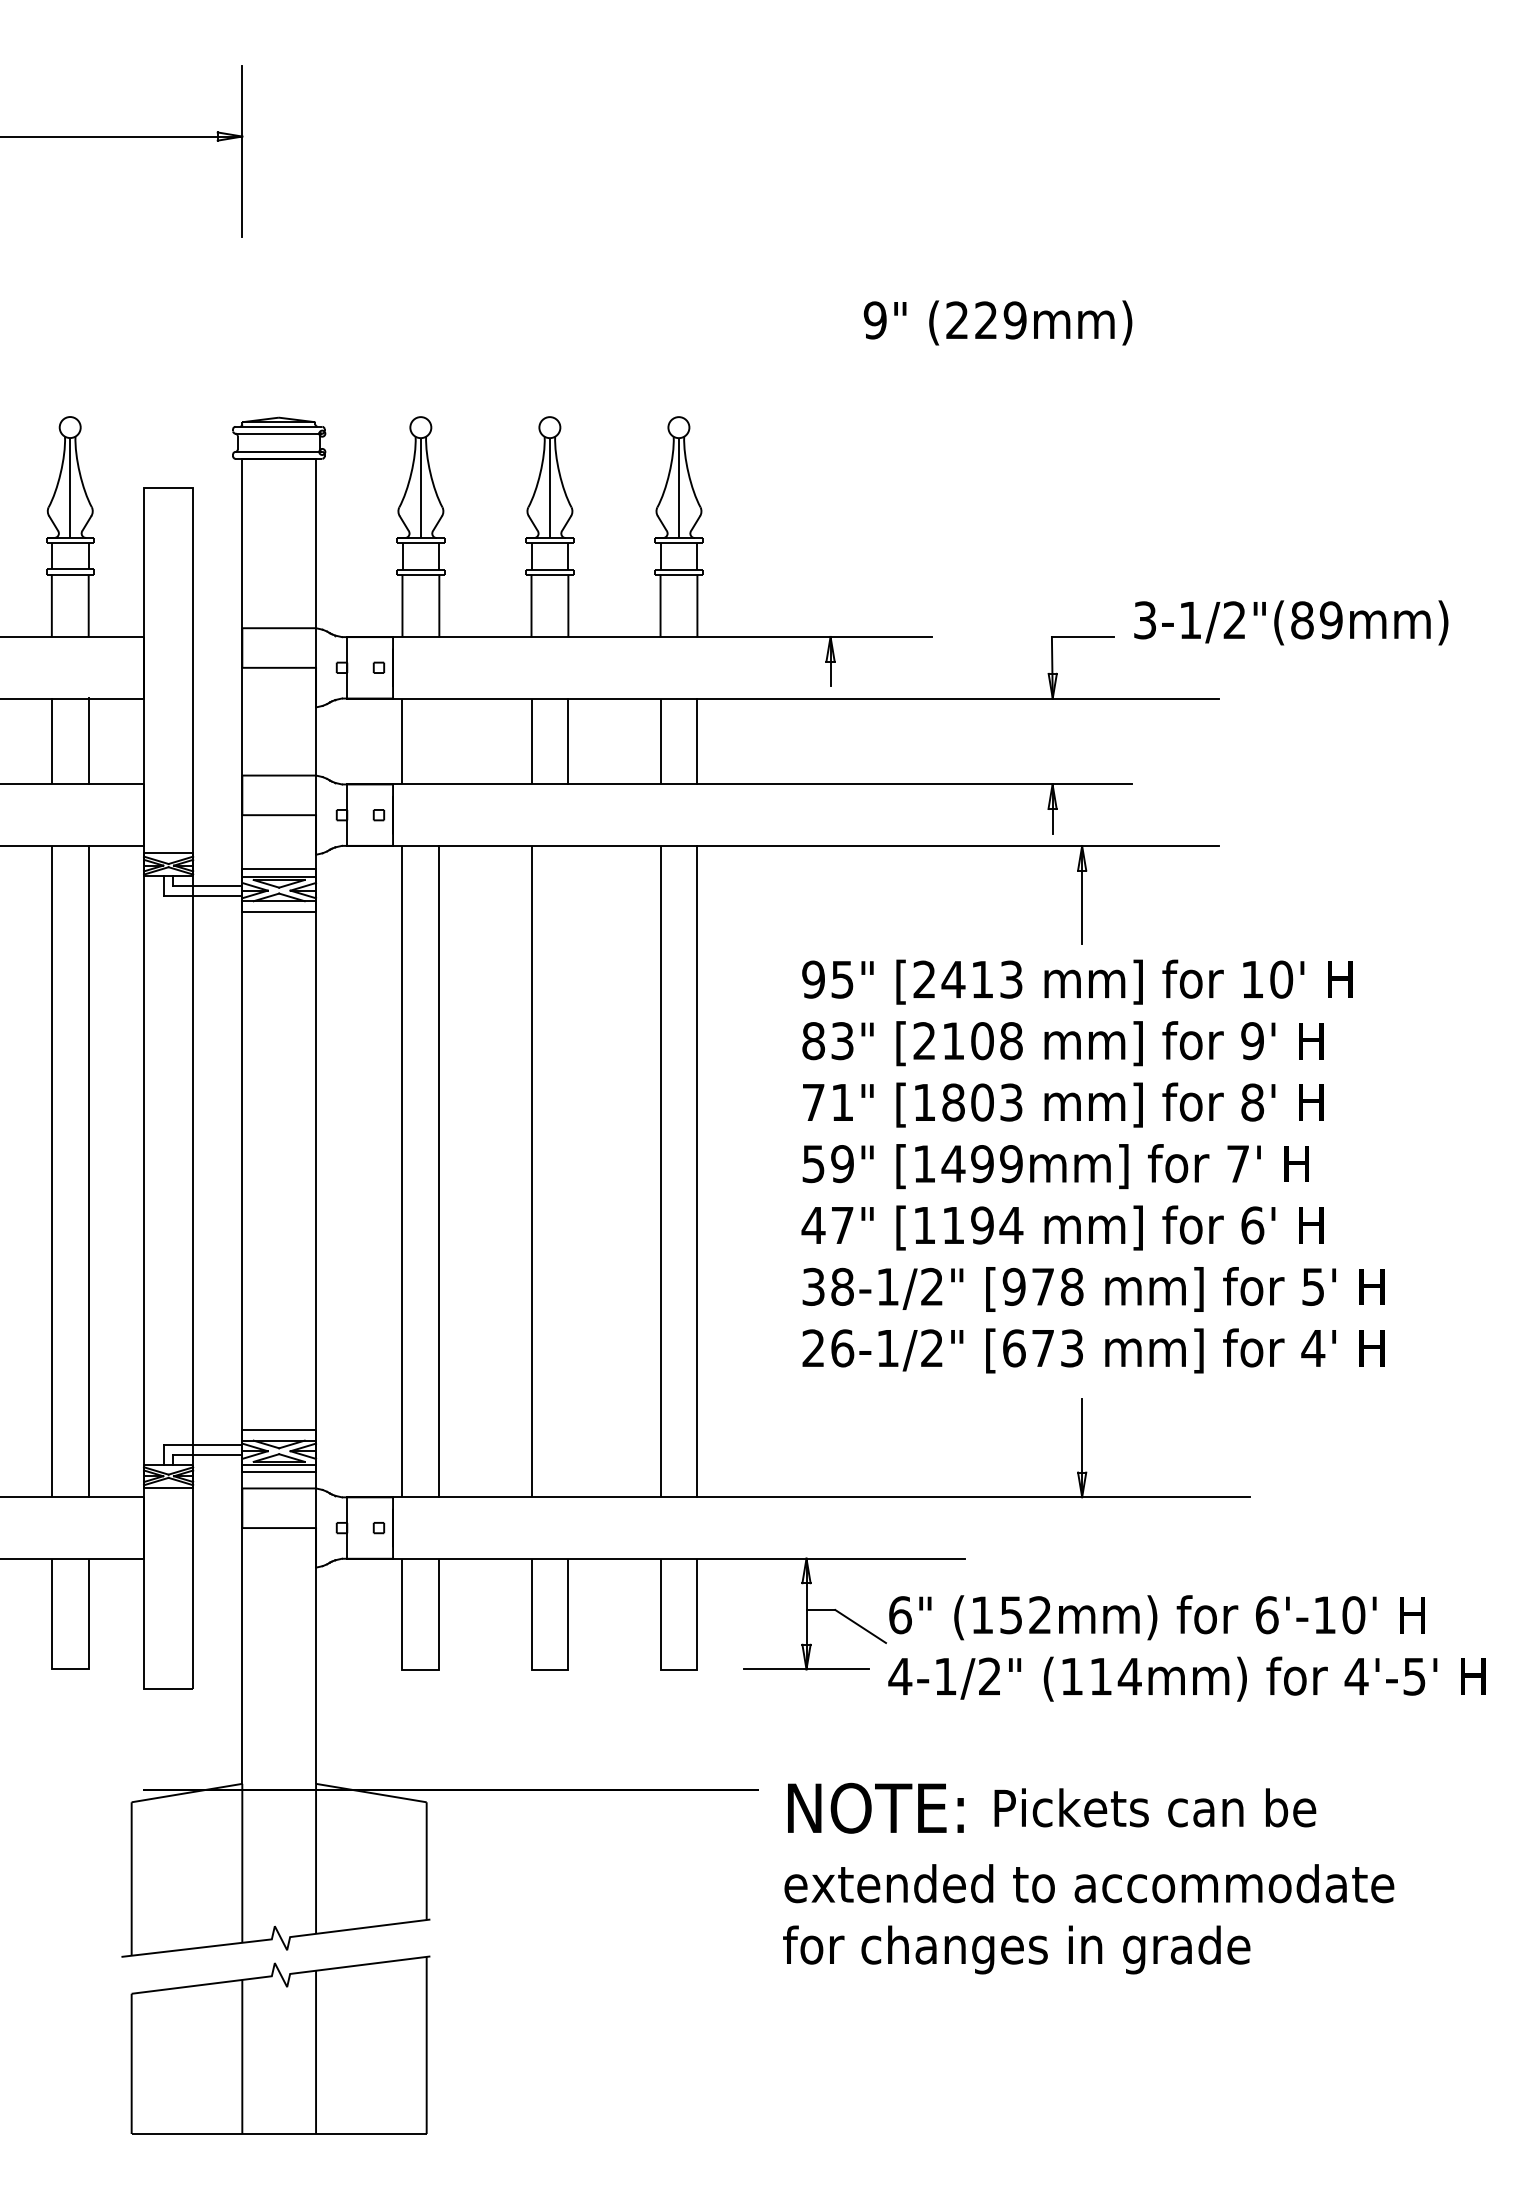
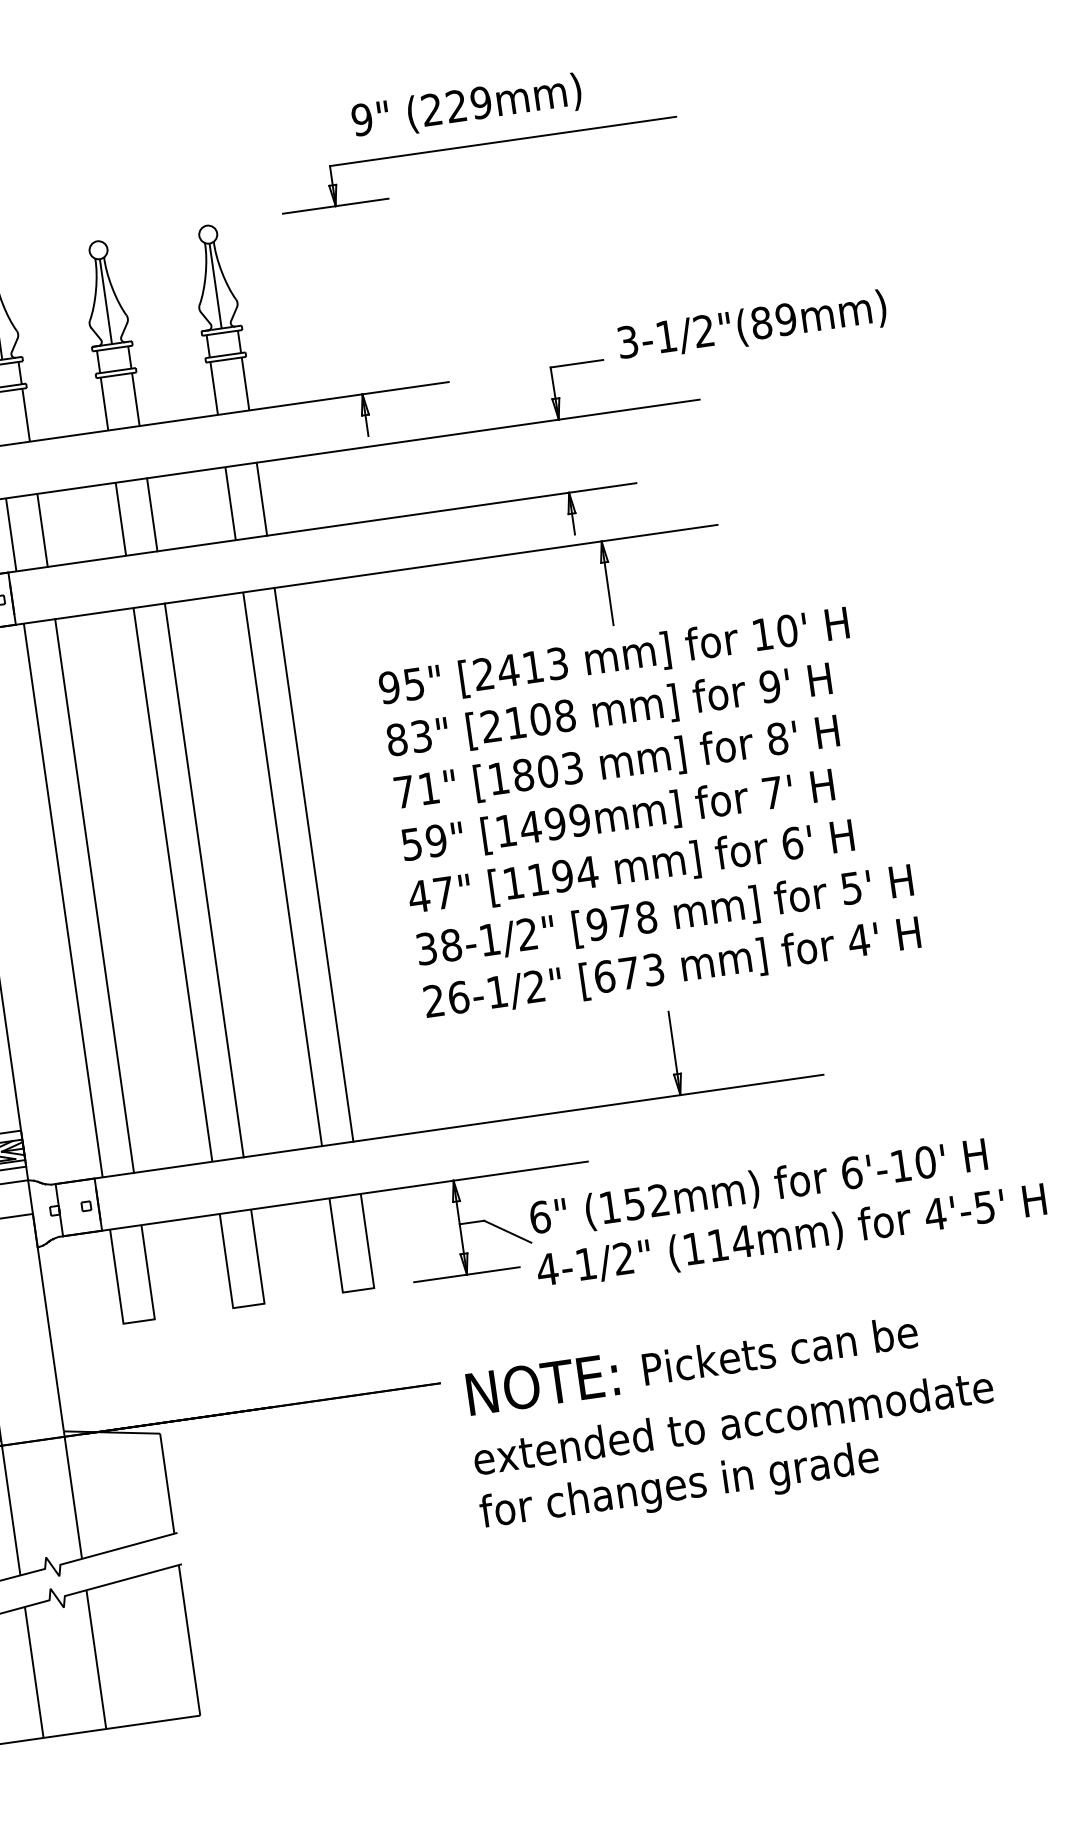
part: (1003, 369) -> (477, 145), added
line: (439, 741) -> (42, 530), added
line: (568, 1171) -> (204, 880), added

